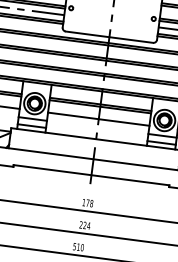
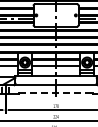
line: (92, 174) -> (56, 92), solid -> dashed

